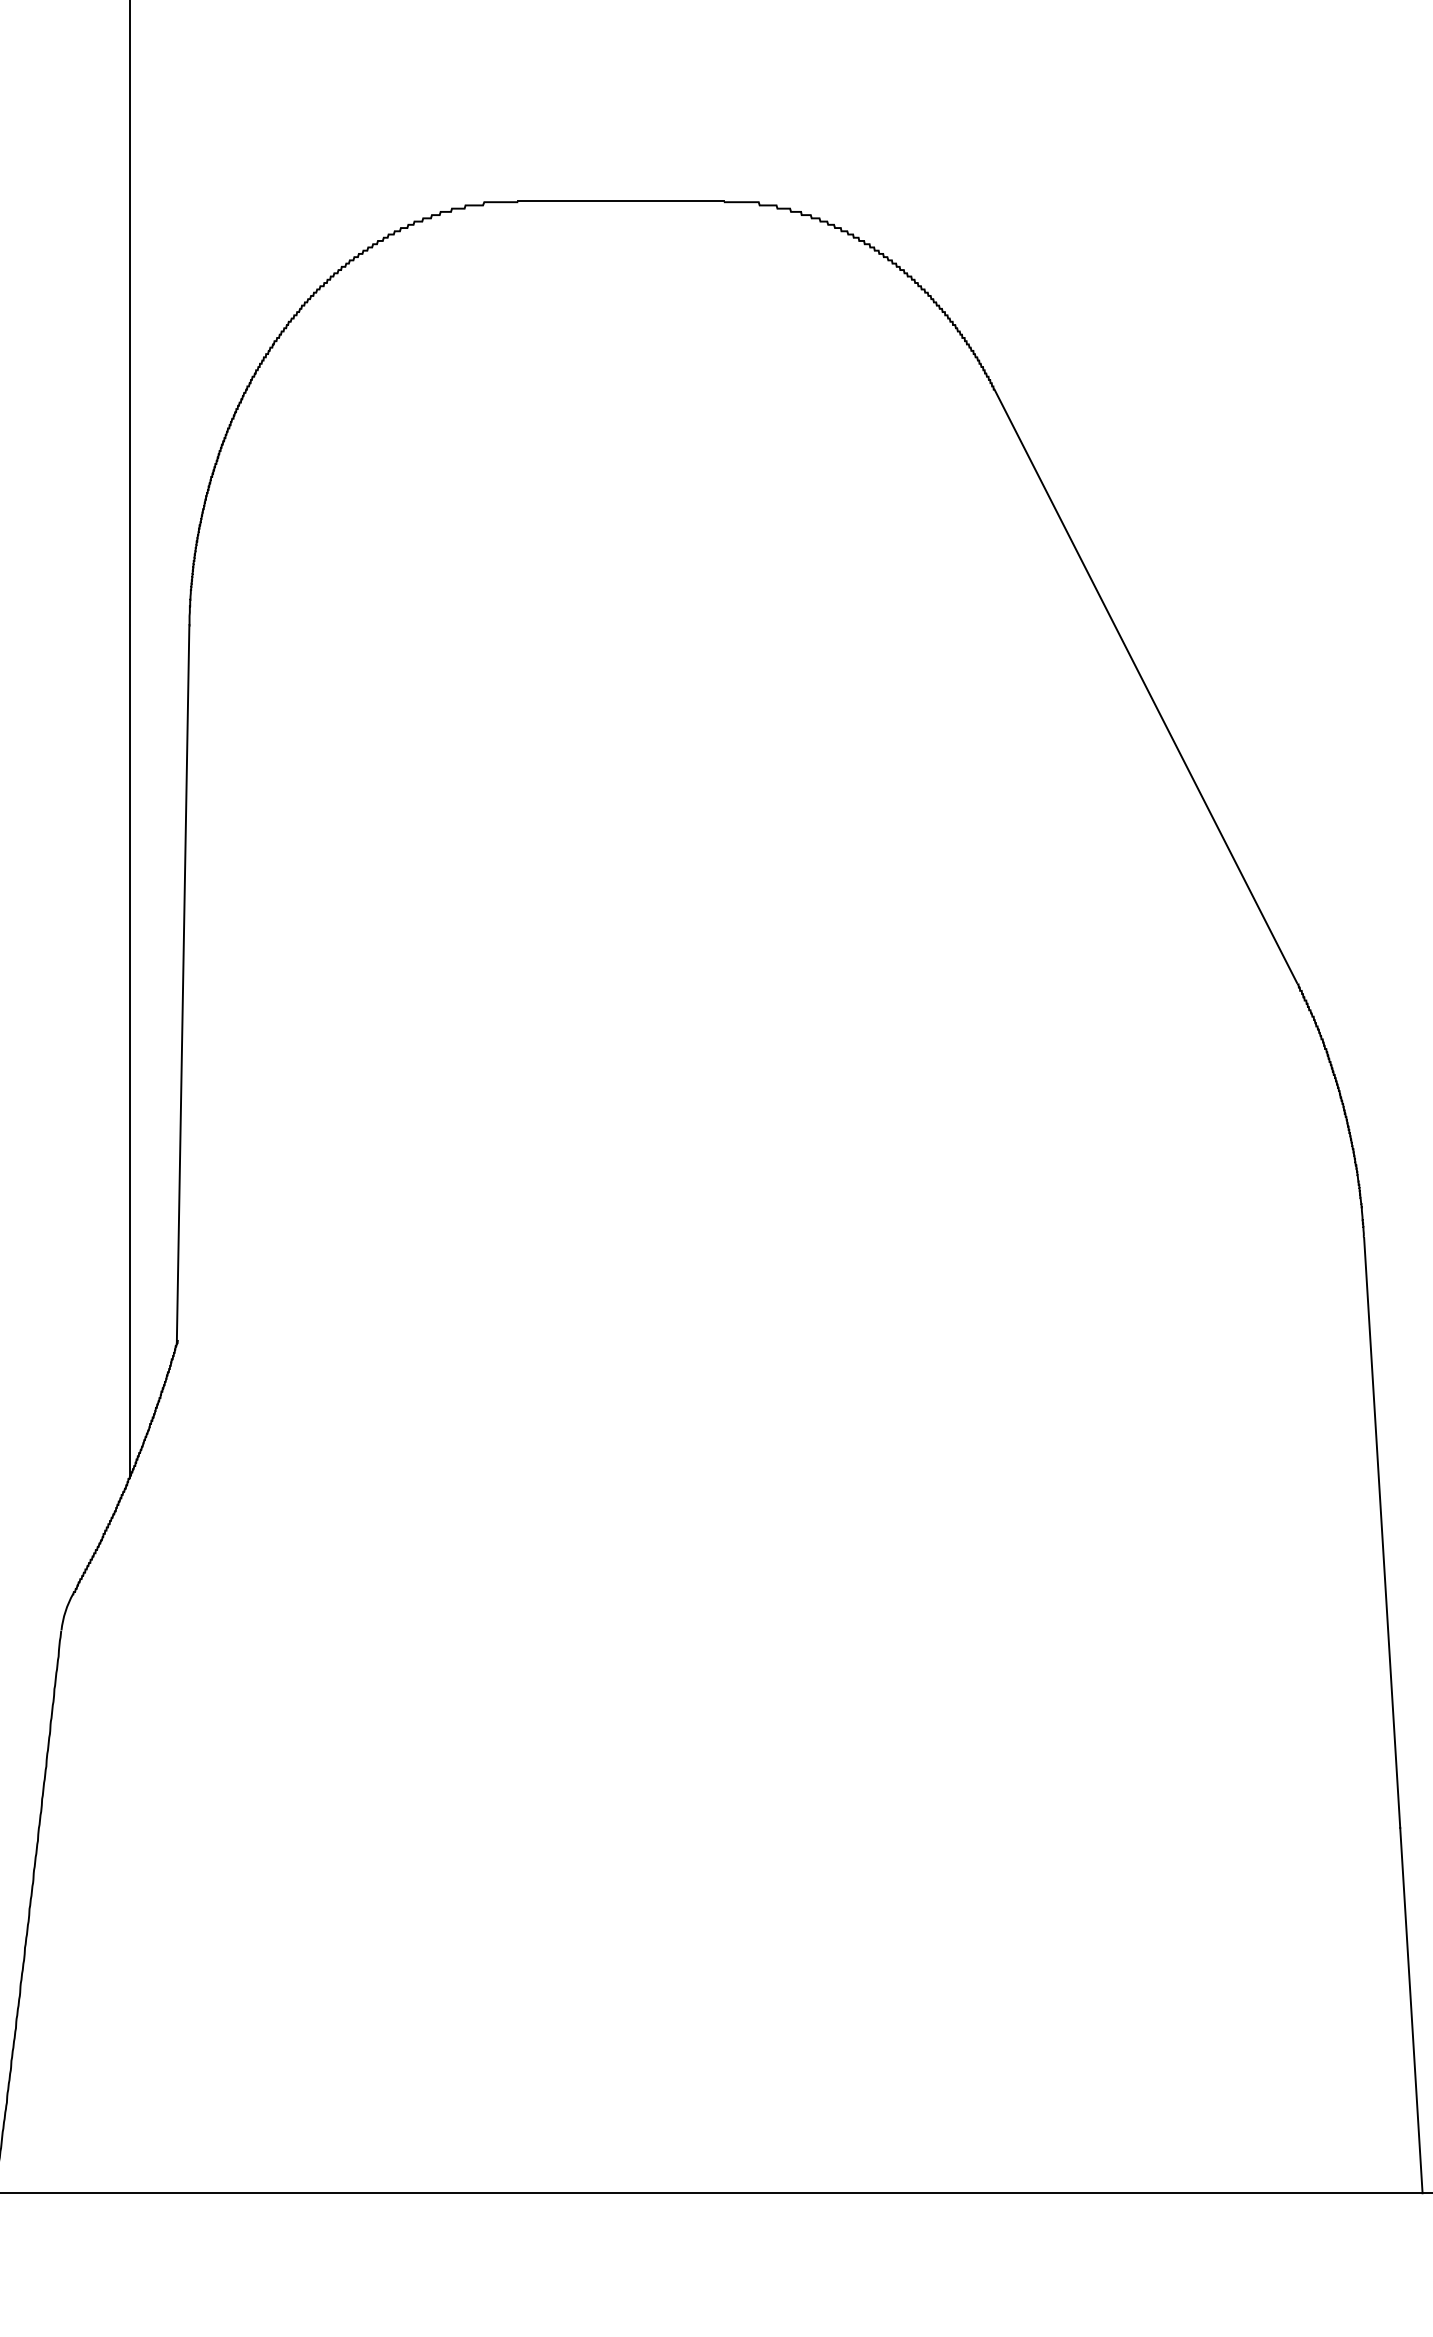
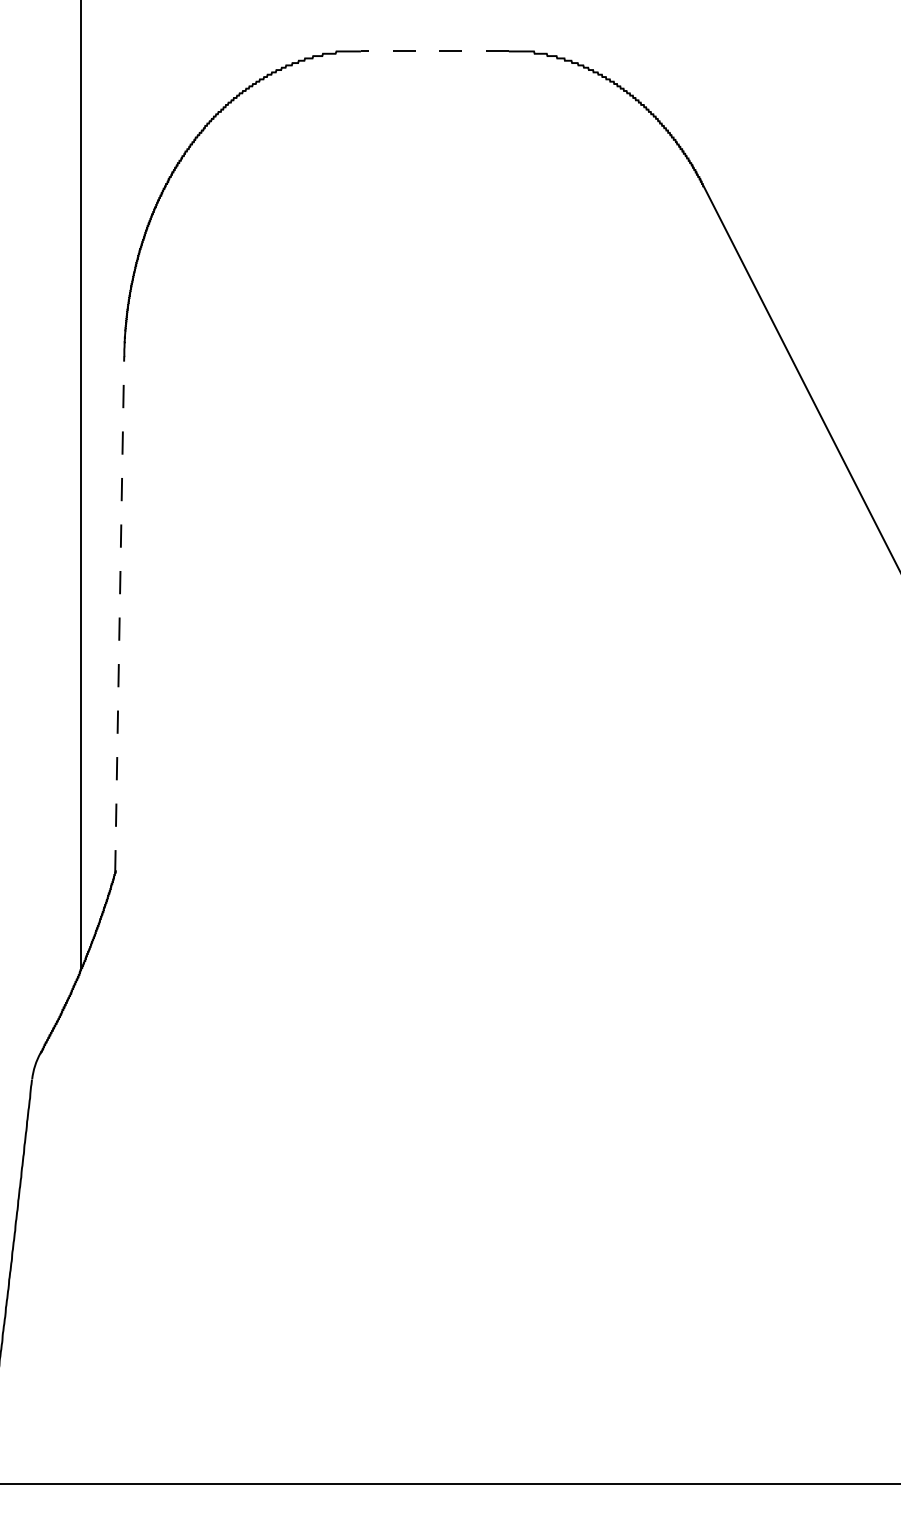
line: (621, 201) -> (435, 50), solid -> dashed
line: (183, 984) -> (119, 614), solid -> dashed

